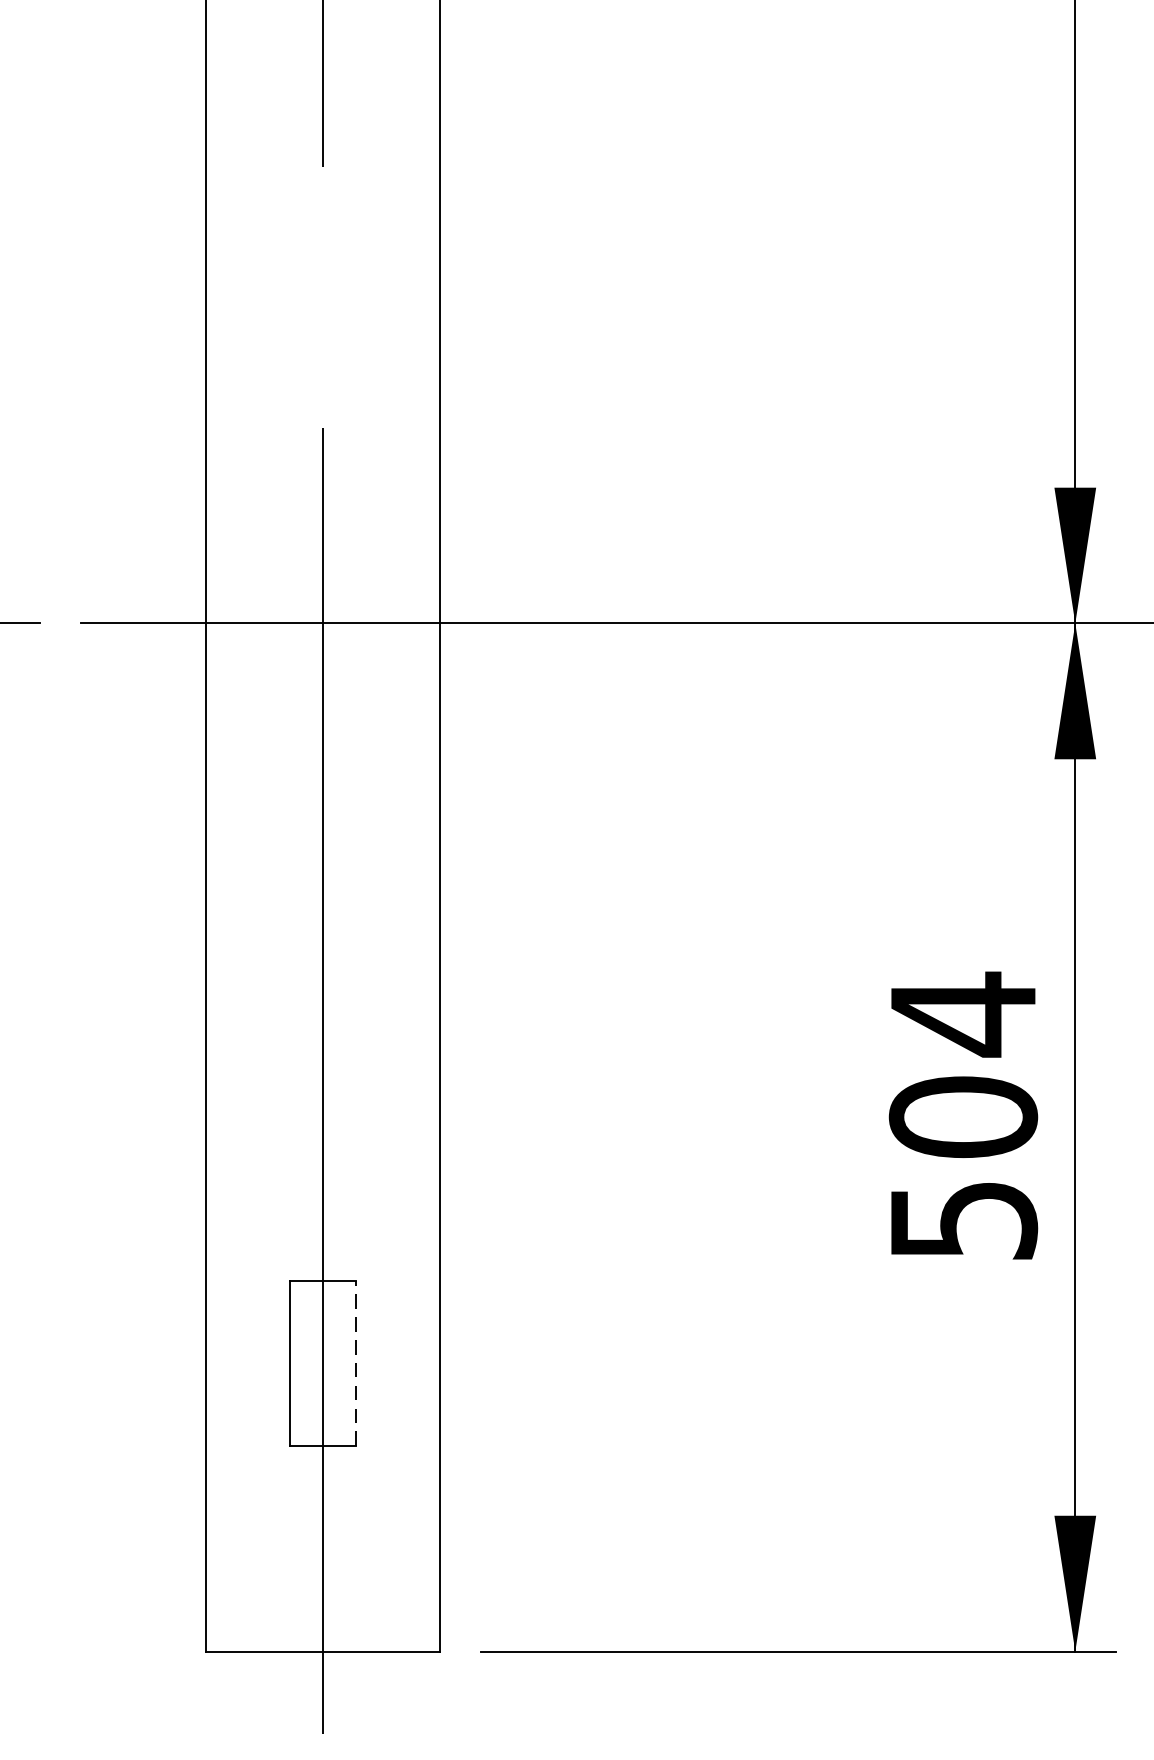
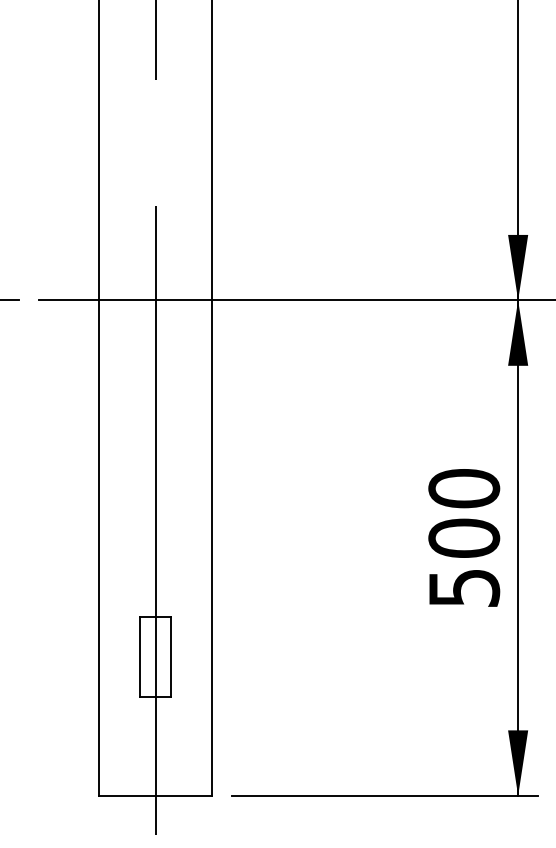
text: (963, 1013) -> (464, 488), 504 -> 500
line: (356, 1364) -> (171, 657), dashed -> solid

